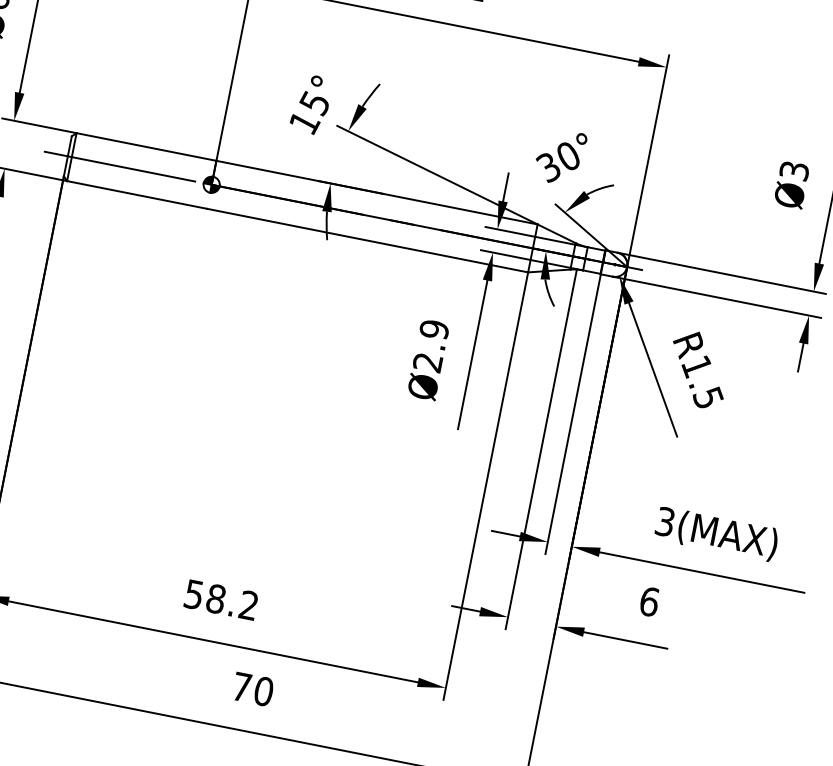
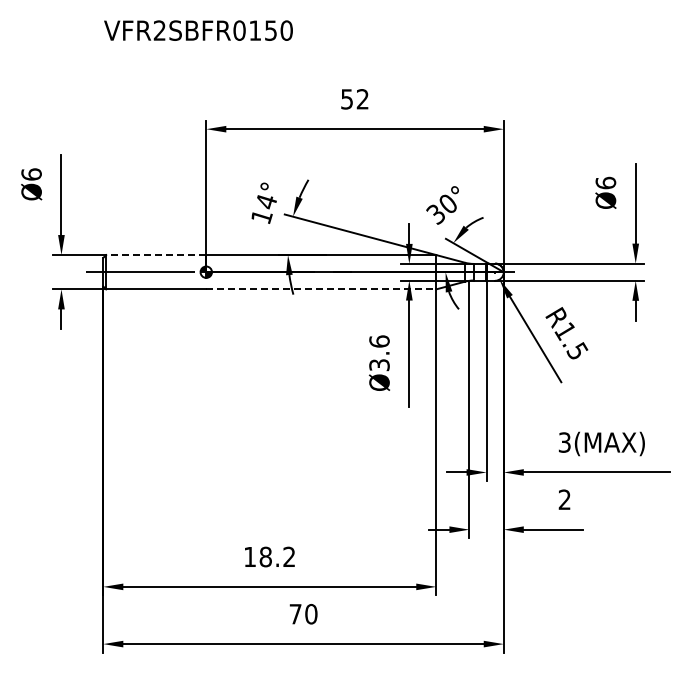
text: (313, 102) -> (265, 201), 15° -> 14°
line: (145, 147) -> (155, 255), solid -> dashed
text: (794, 169) -> (605, 182), Ø3 -> Ø6
line: (367, 240) -> (321, 289), solid -> dashed
text: (431, 346) -> (379, 353), Ø2.9 -> Ø3.6
text: (193, 595) -> (249, 557), 58.2 -> 18.2
text: (649, 601) -> (564, 499), 6 -> 2

